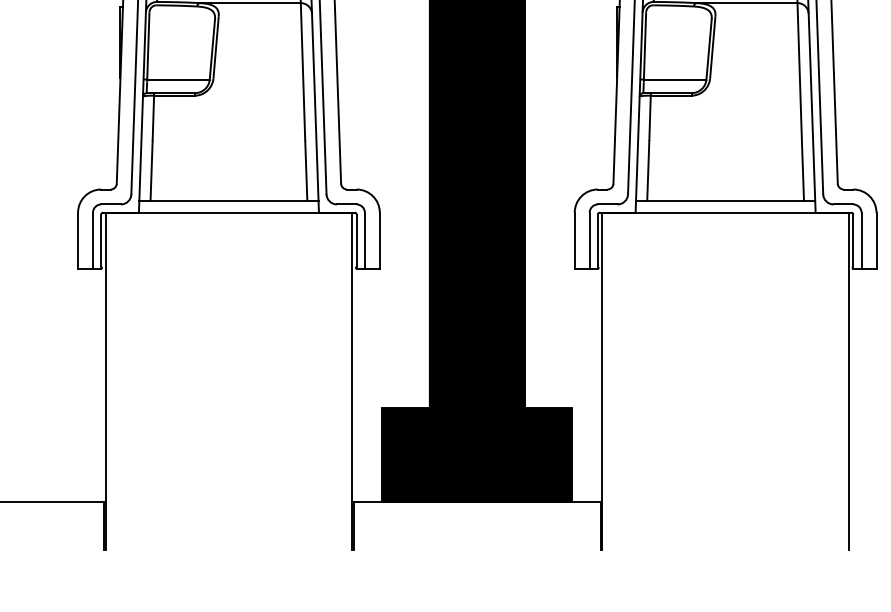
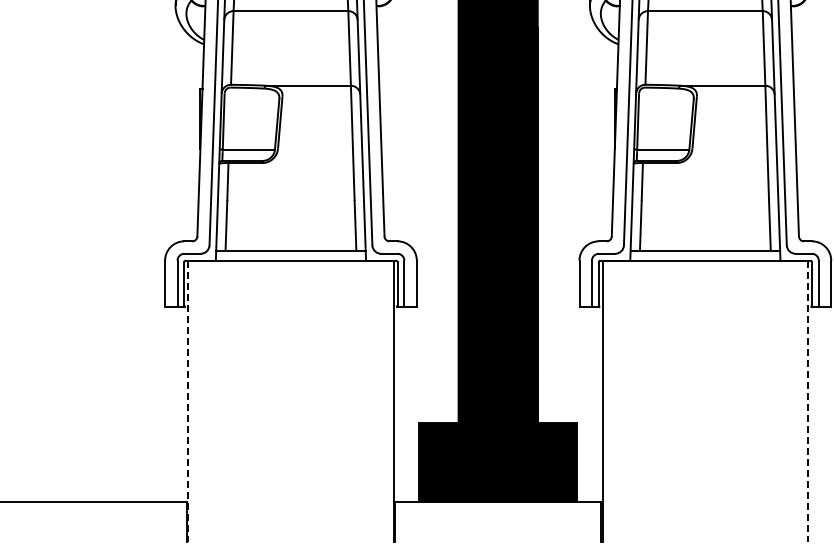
line: (106, 381) -> (188, 401), solid -> dashed
line: (849, 381) -> (808, 401), solid -> dashed

